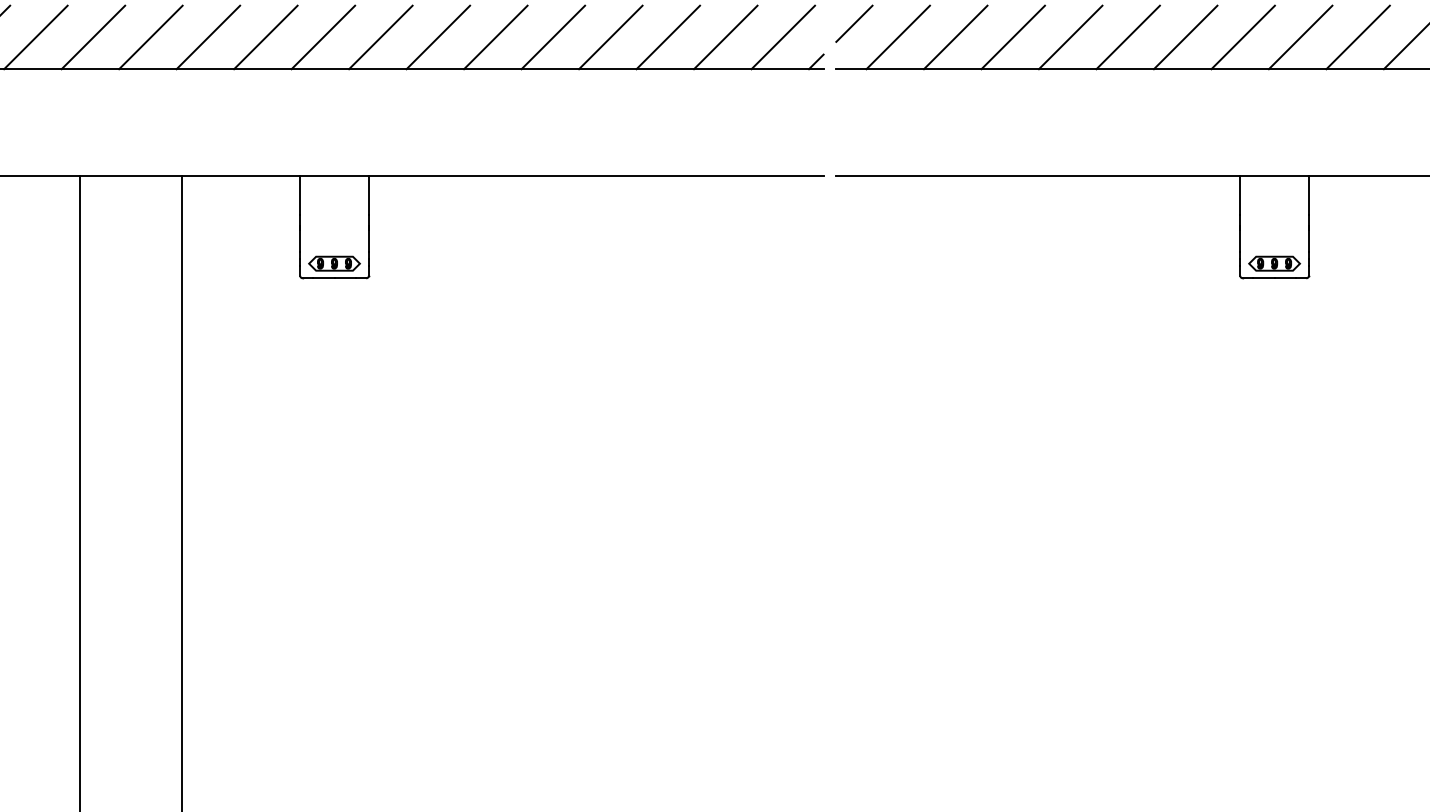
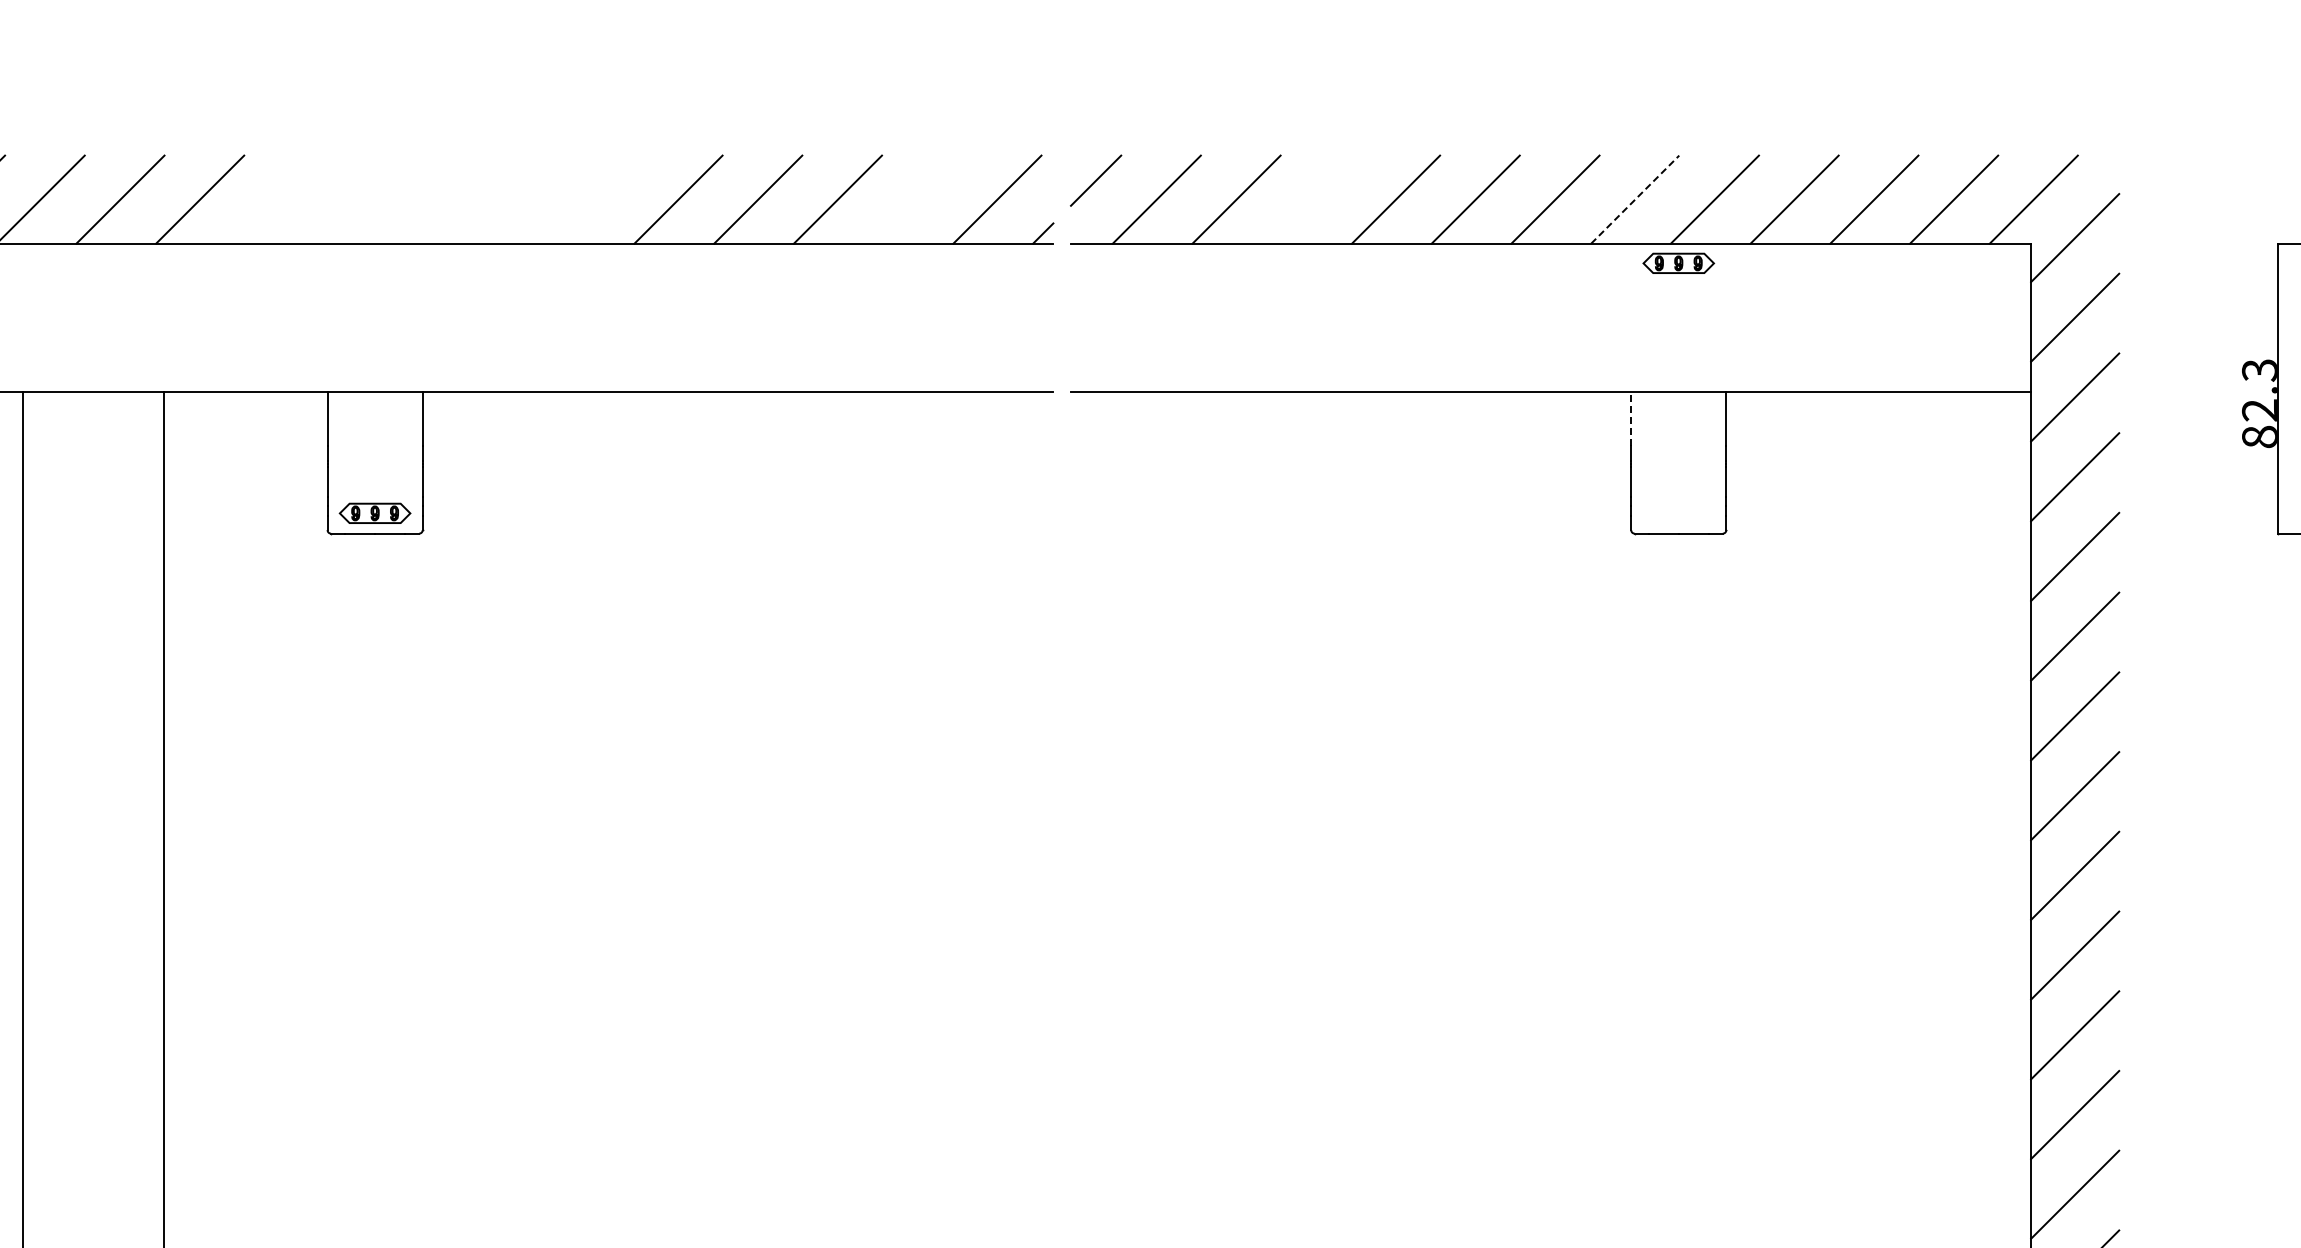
line: (265, 37) -> (279, 199), removed
line: (323, 37) -> (359, 199), removed
line: (380, 37) -> (439, 199), removed
line: (438, 37) -> (519, 199), removed
line: (495, 37) -> (598, 199), removed
line: (725, 37) -> (917, 199), removed
line: (1013, 37) -> (1316, 199), removed
line: (1243, 37) -> (1635, 199), solid -> dashed
line: (1240, 195) -> (1631, 418), solid -> dashed
part: (1274, 263) -> (1678, 262), moved

